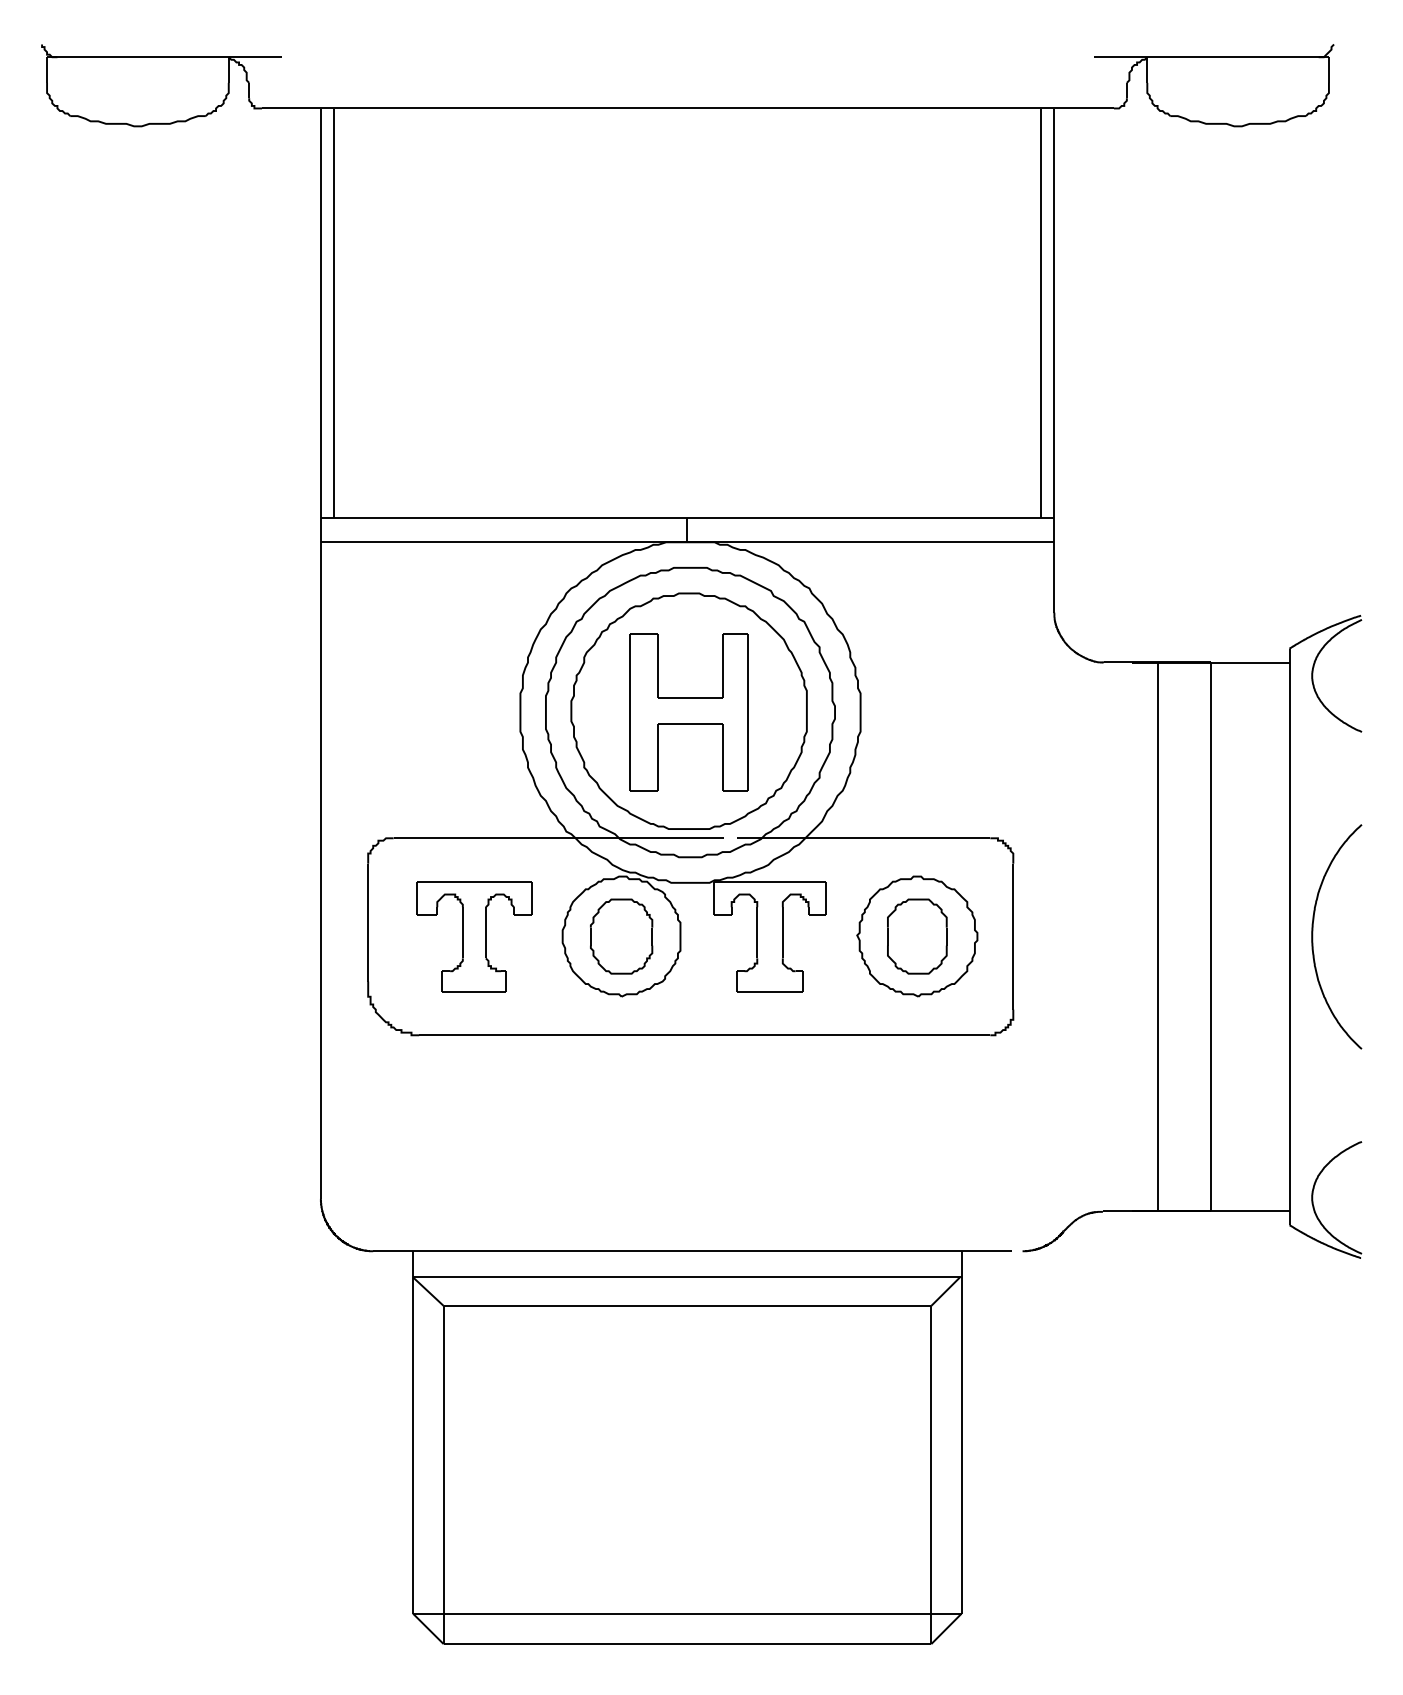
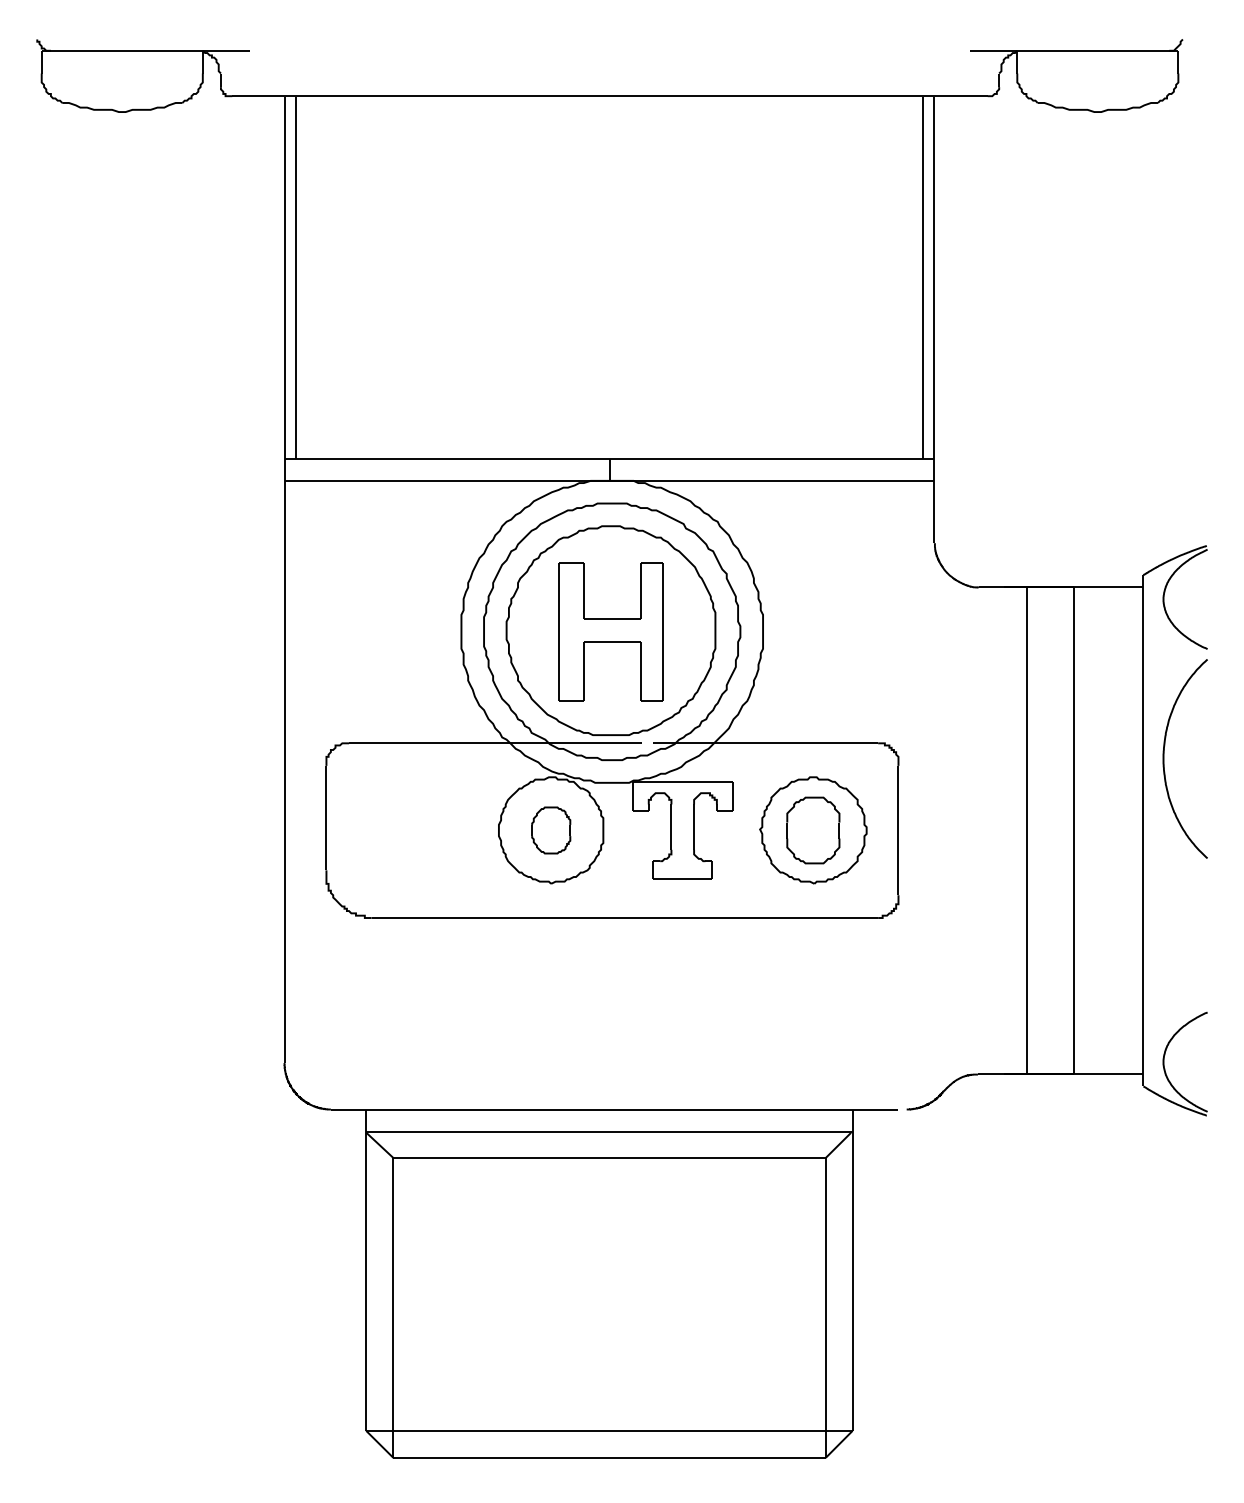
part: (474, 936) -> (420, 830), removed
part: (621, 936) -> (551, 830), size x0.7
curve: (1313, 936) -> (1164, 758), moved

